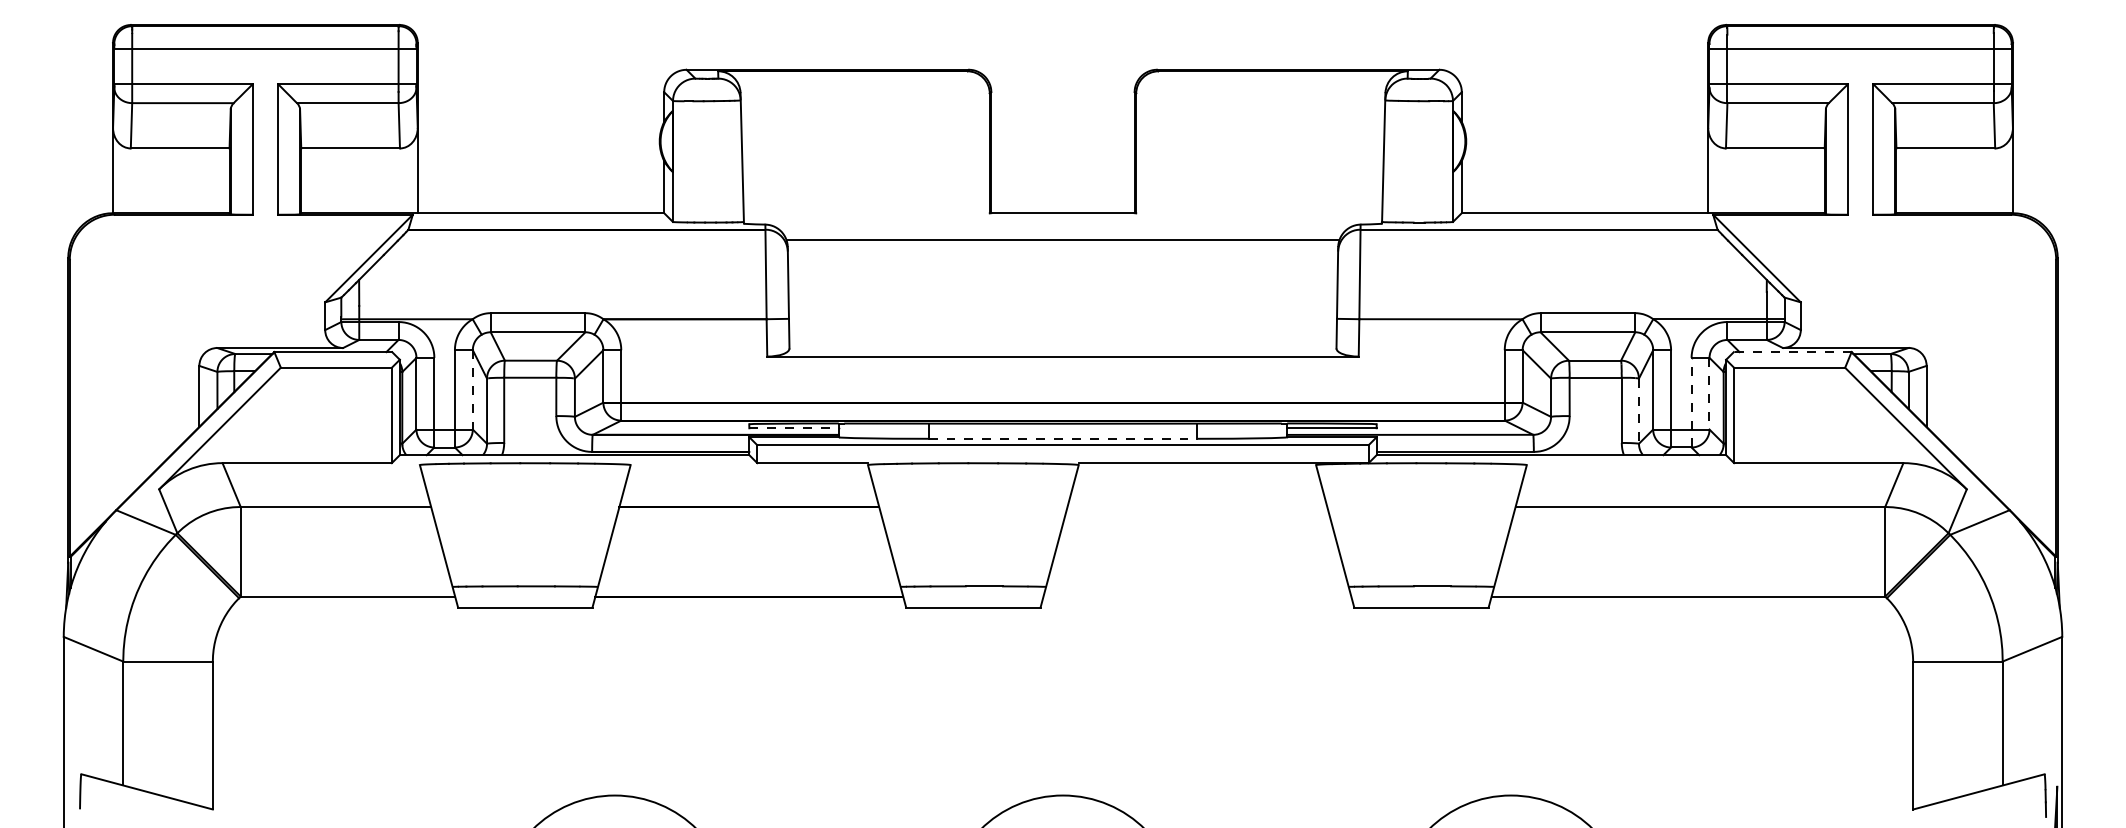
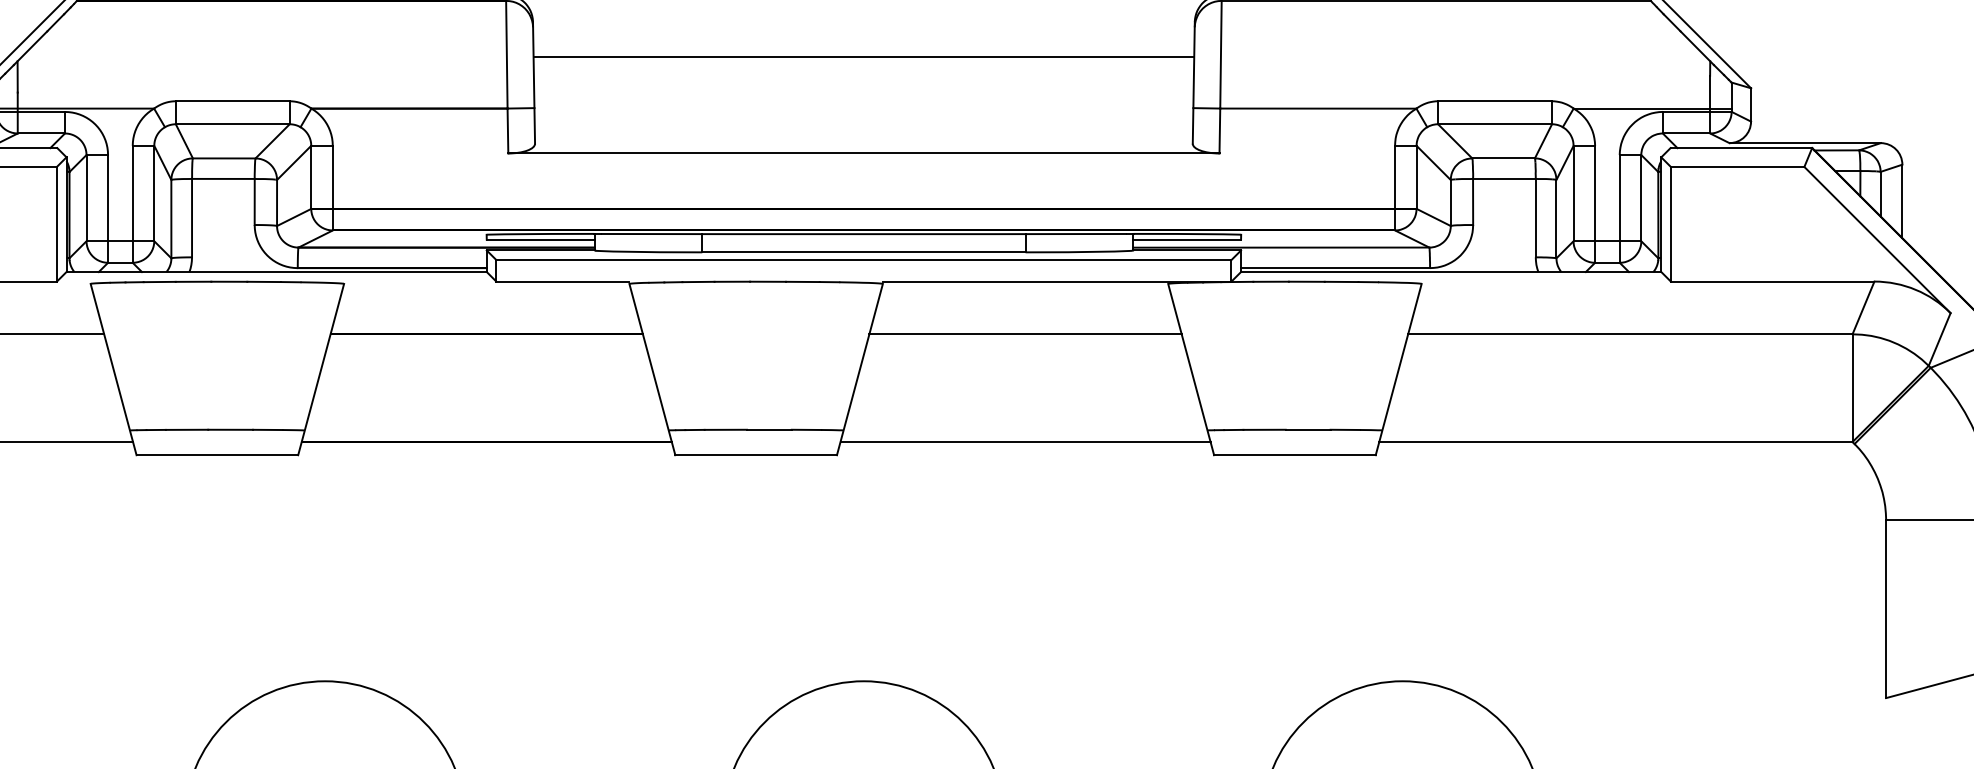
line: (1062, 239) -> (863, 55), moved
line: (1792, 352) -> (1741, 148), dashed -> solid
line: (472, 389) -> (153, 193), dashed -> solid
line: (1709, 393) -> (1641, 197), dashed -> solid
line: (1691, 402) -> (1619, 208), dashed -> solid
line: (1638, 411) -> (1555, 219), dashed -> solid
line: (794, 428) -> (541, 239), dashed -> solid
line: (1063, 438) -> (864, 251), dashed -> solid
line: (1197, 506) -> (1025, 333), added
line: (1197, 596) -> (1025, 441), added

